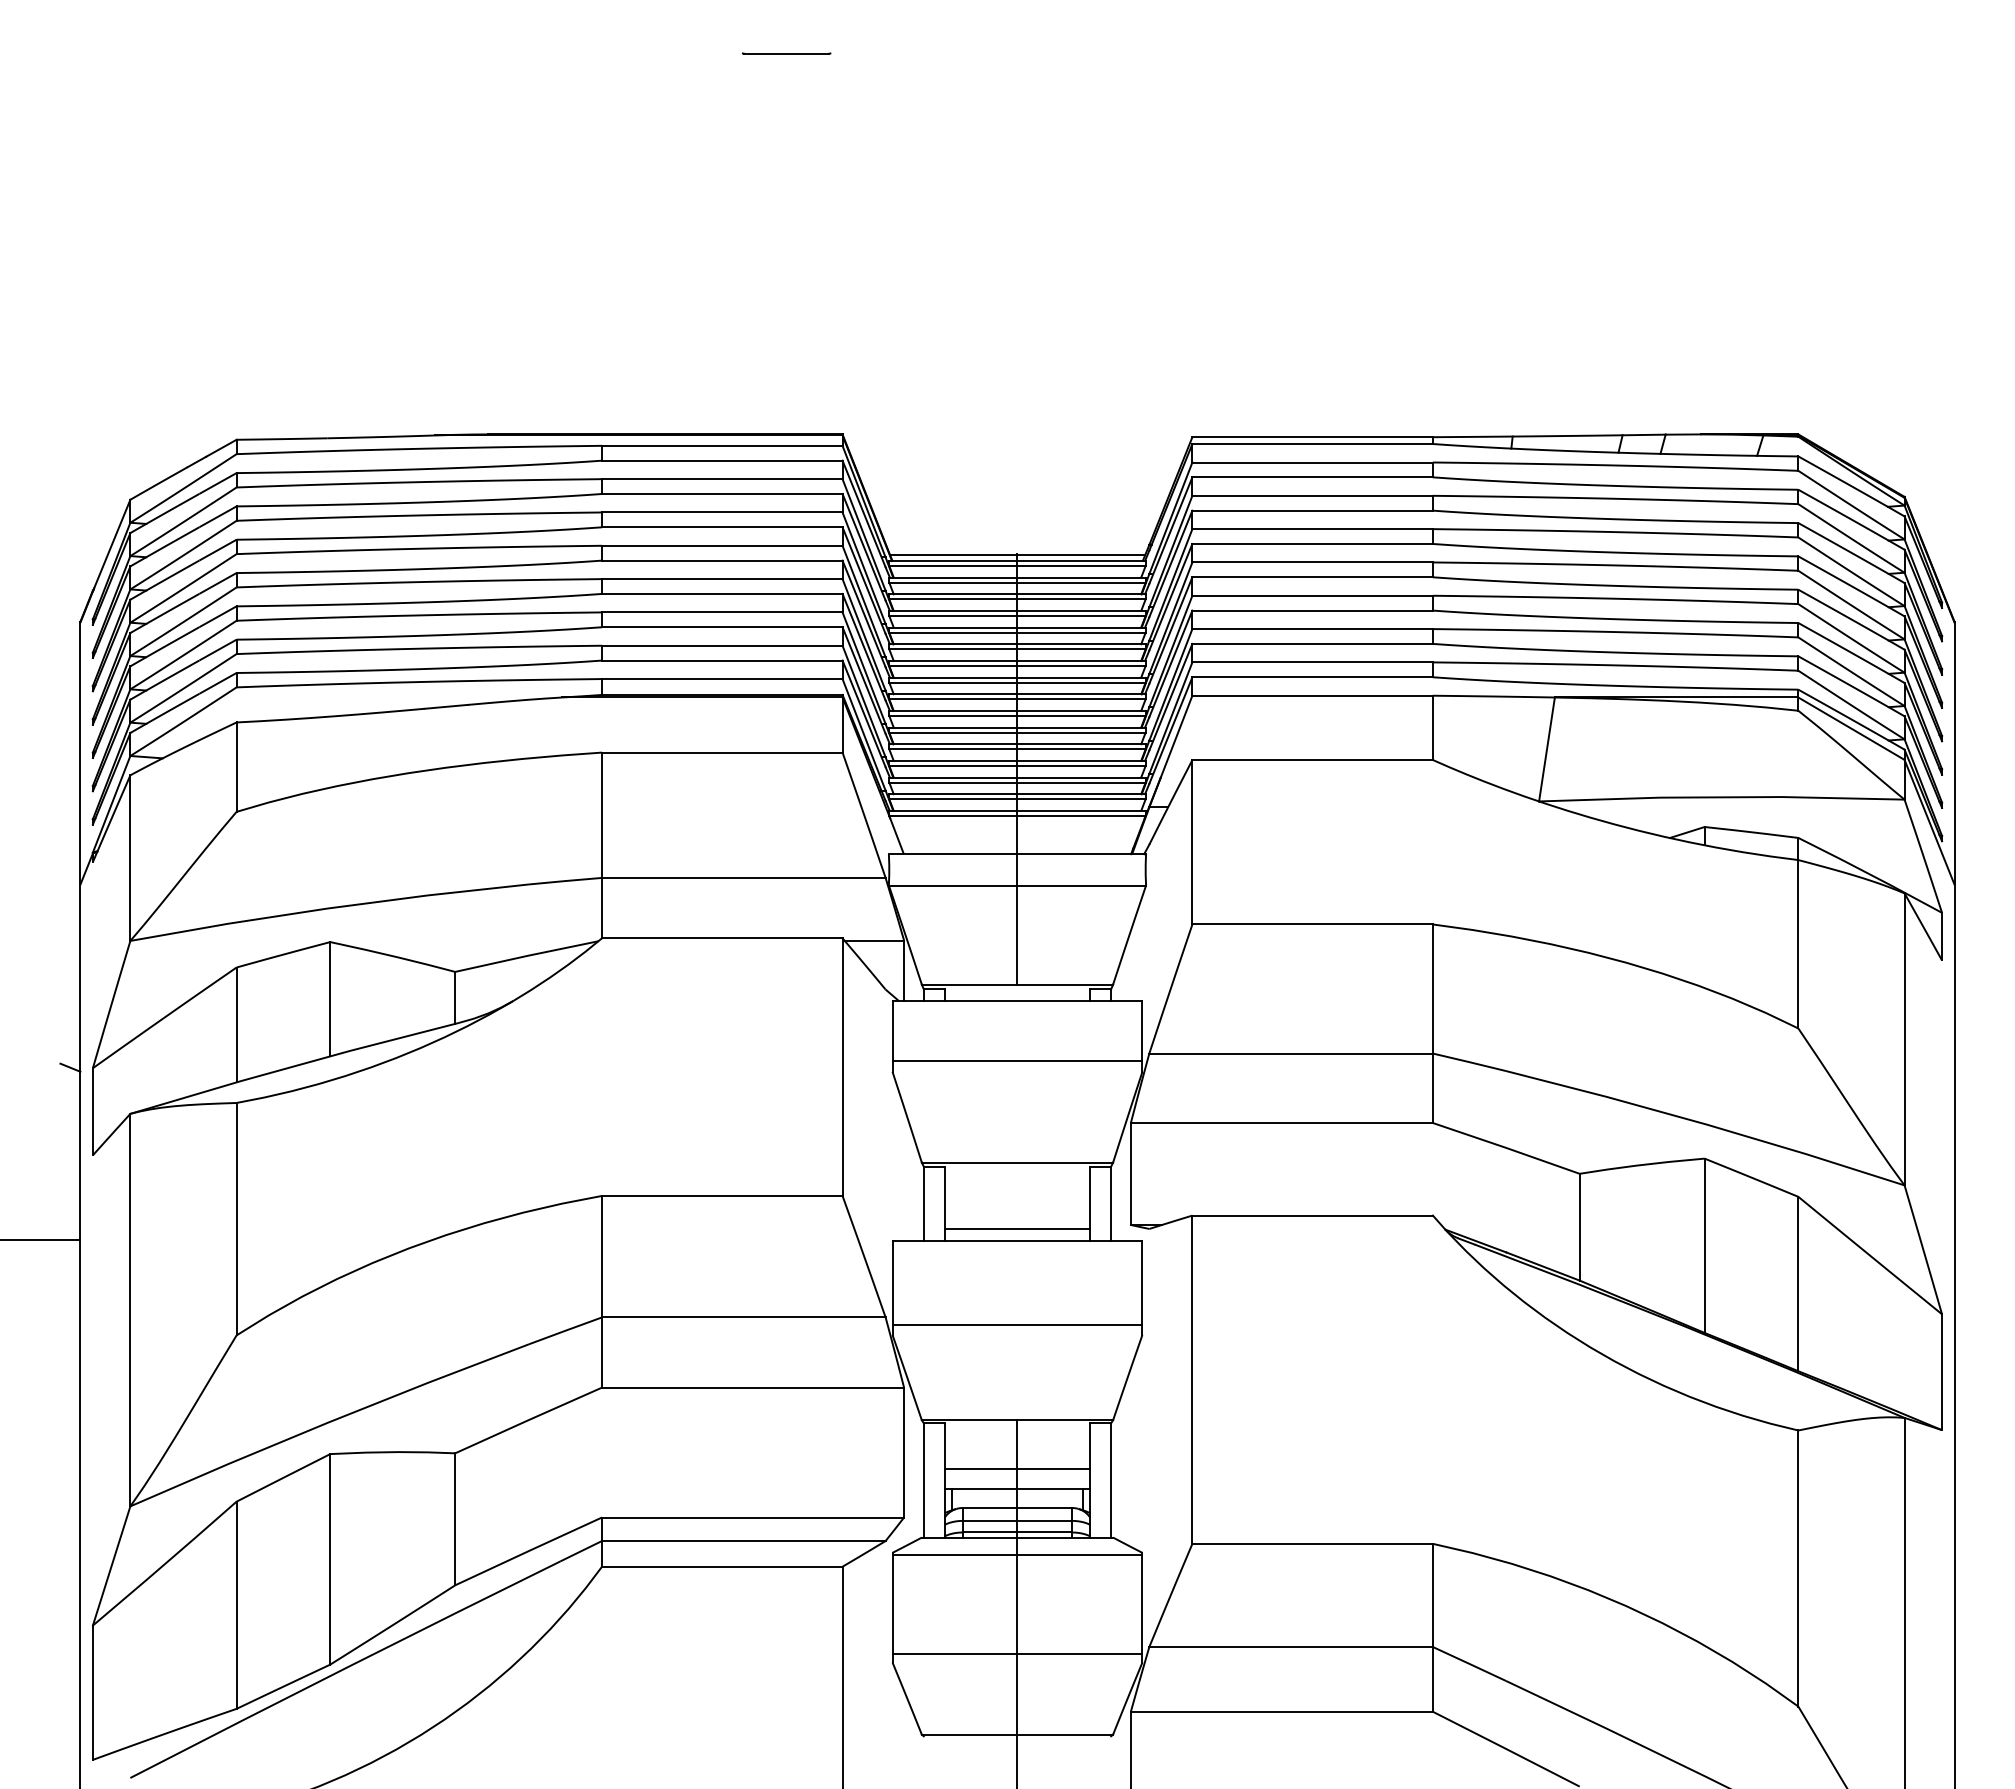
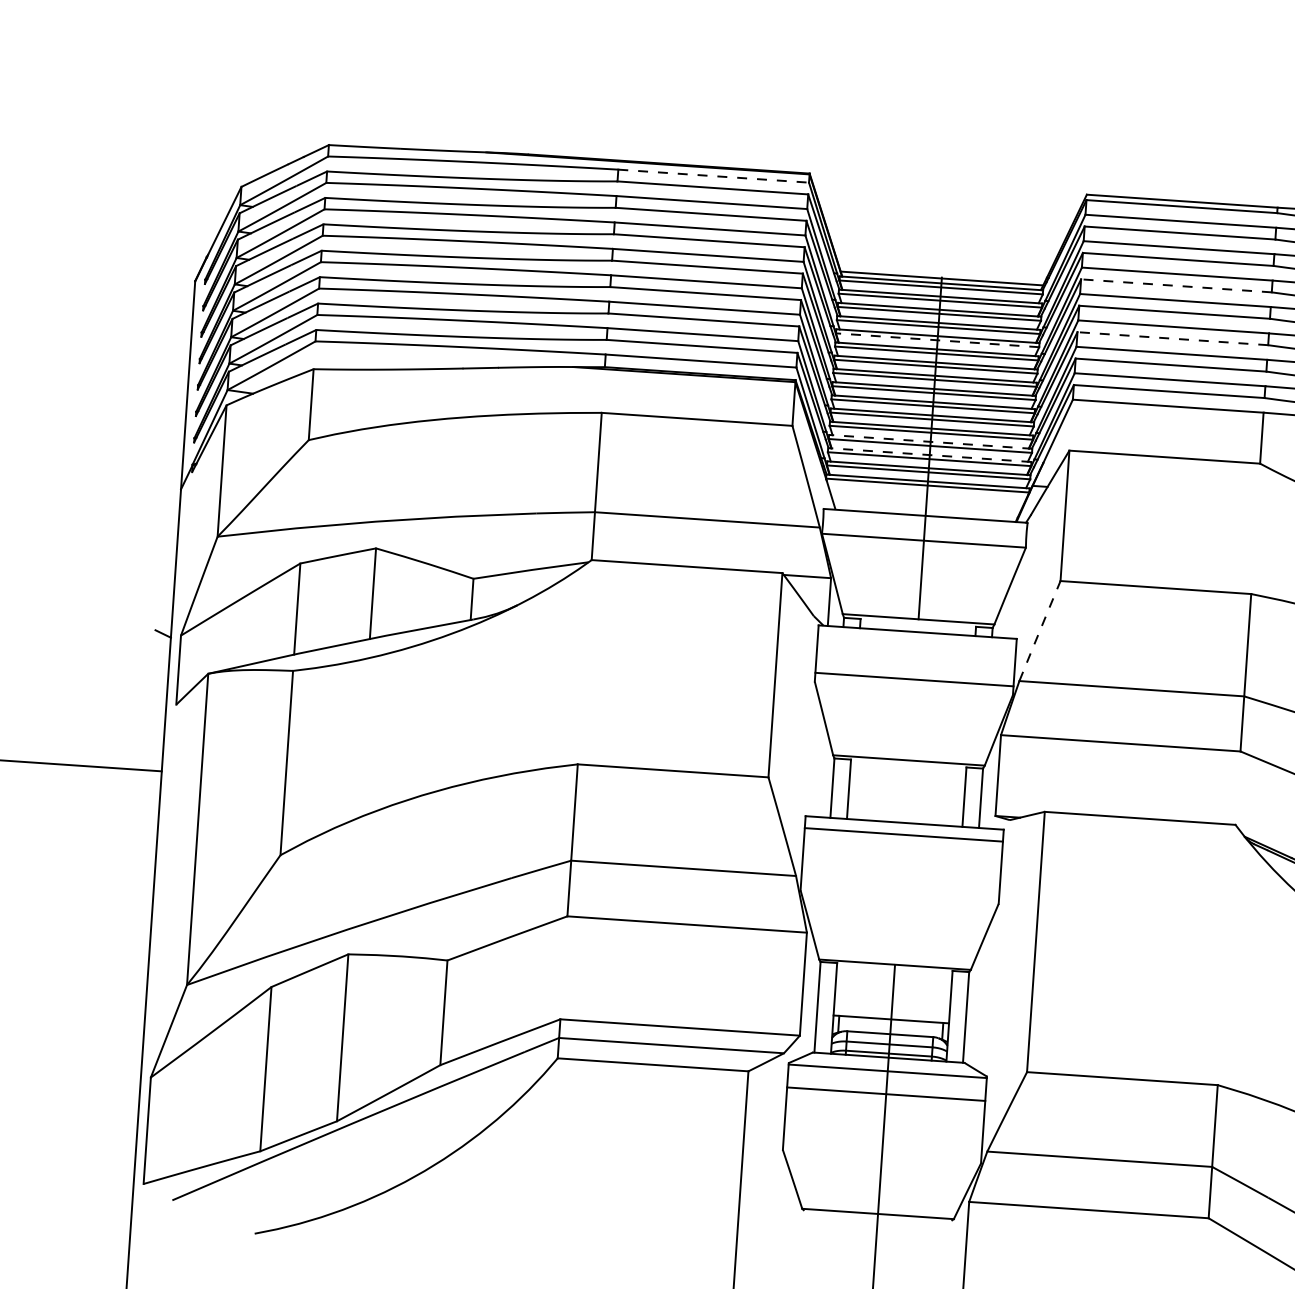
line: (722, 445) -> (713, 175), solid -> dashed
line: (1312, 543) -> (1176, 285), solid -> dashed
line: (1312, 610) -> (1172, 338), solid -> dashed
line: (1016, 632) -> (936, 340), solid -> dashed
line: (1016, 760) -> (929, 441), solid -> dashed
line: (1016, 777) -> (929, 455), solid -> dashed
line: (1170, 989) -> (1039, 631), solid -> dashed
line: (1017, 1228) -> (905, 812), removed
line: (1017, 1324) -> (903, 834), moved
line: (1017, 1469) -> (892, 1003), removed
line: (1017, 1653) -> (886, 1094), moved

